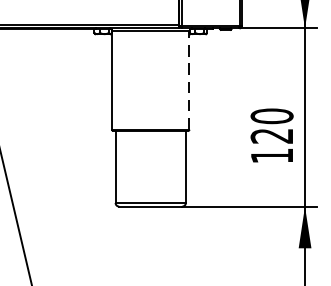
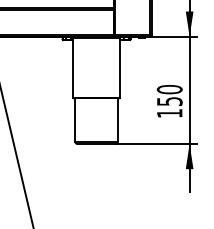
line: (188, 81) -> (119, 68), dashed -> solid
text: (271, 136) -> (169, 101), 120 -> 150

